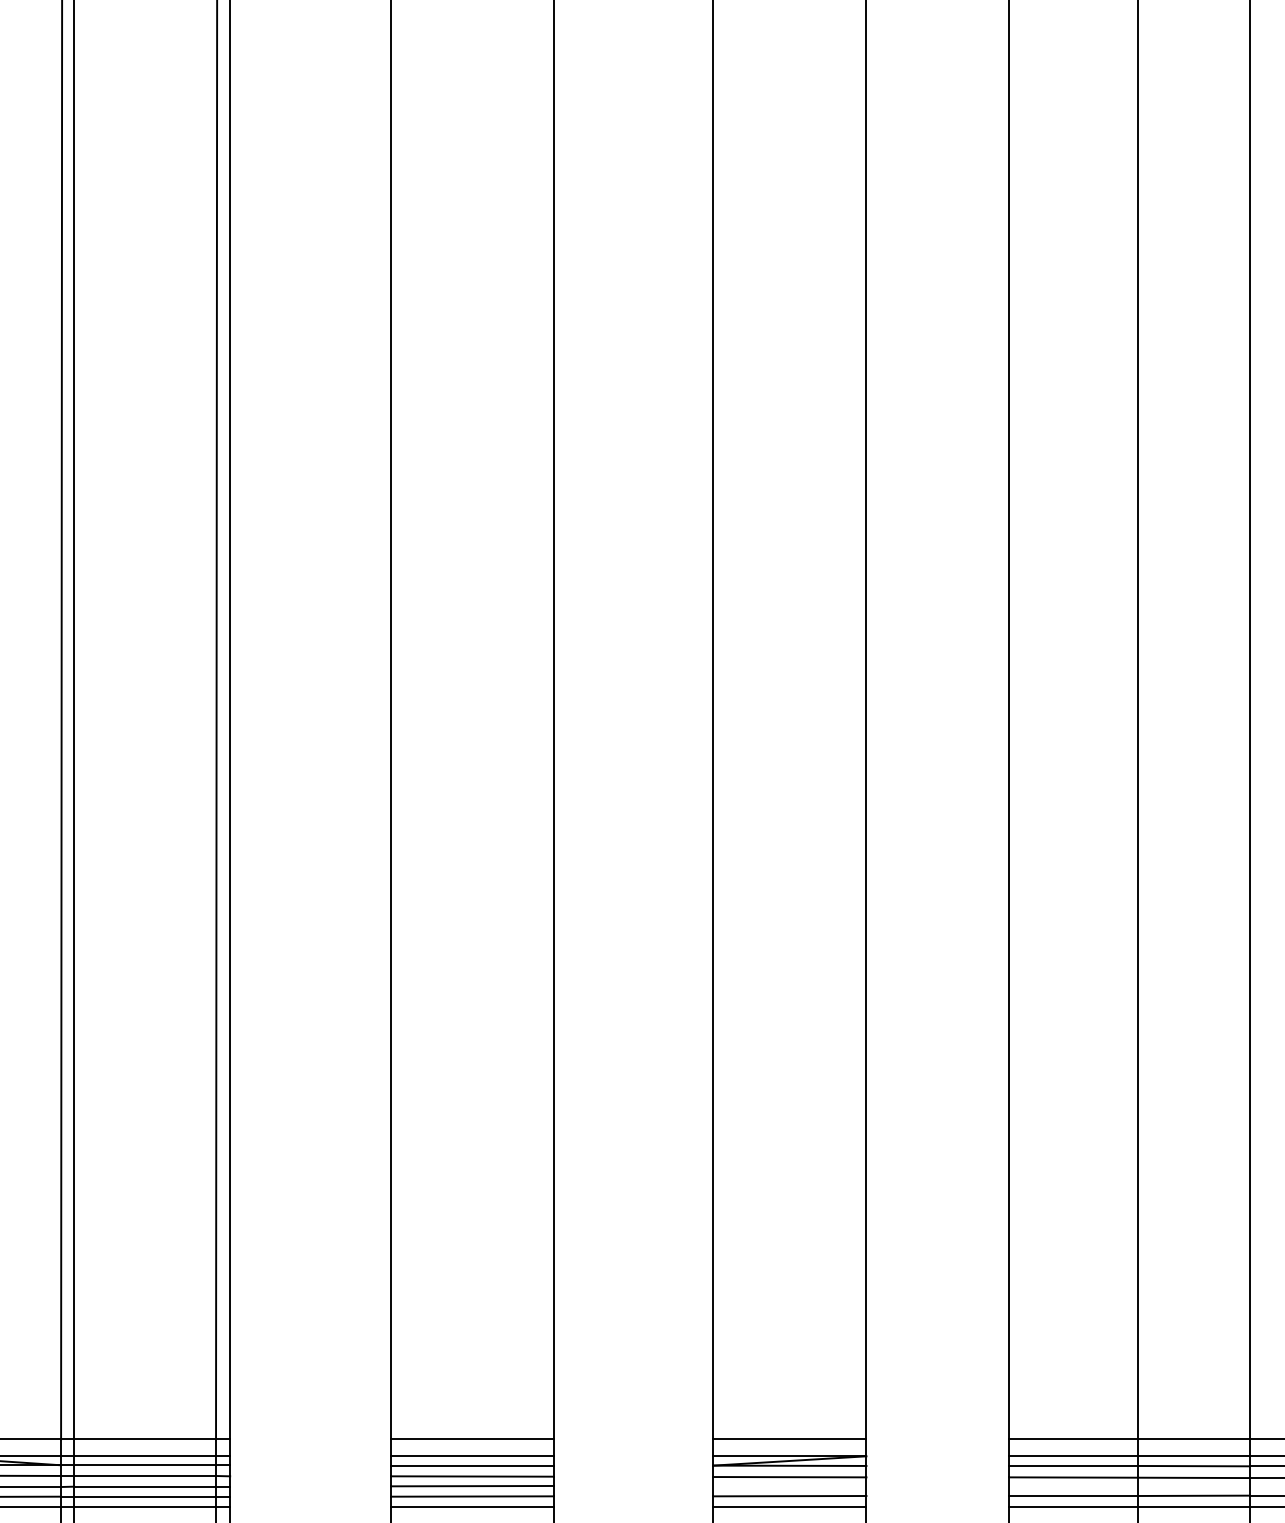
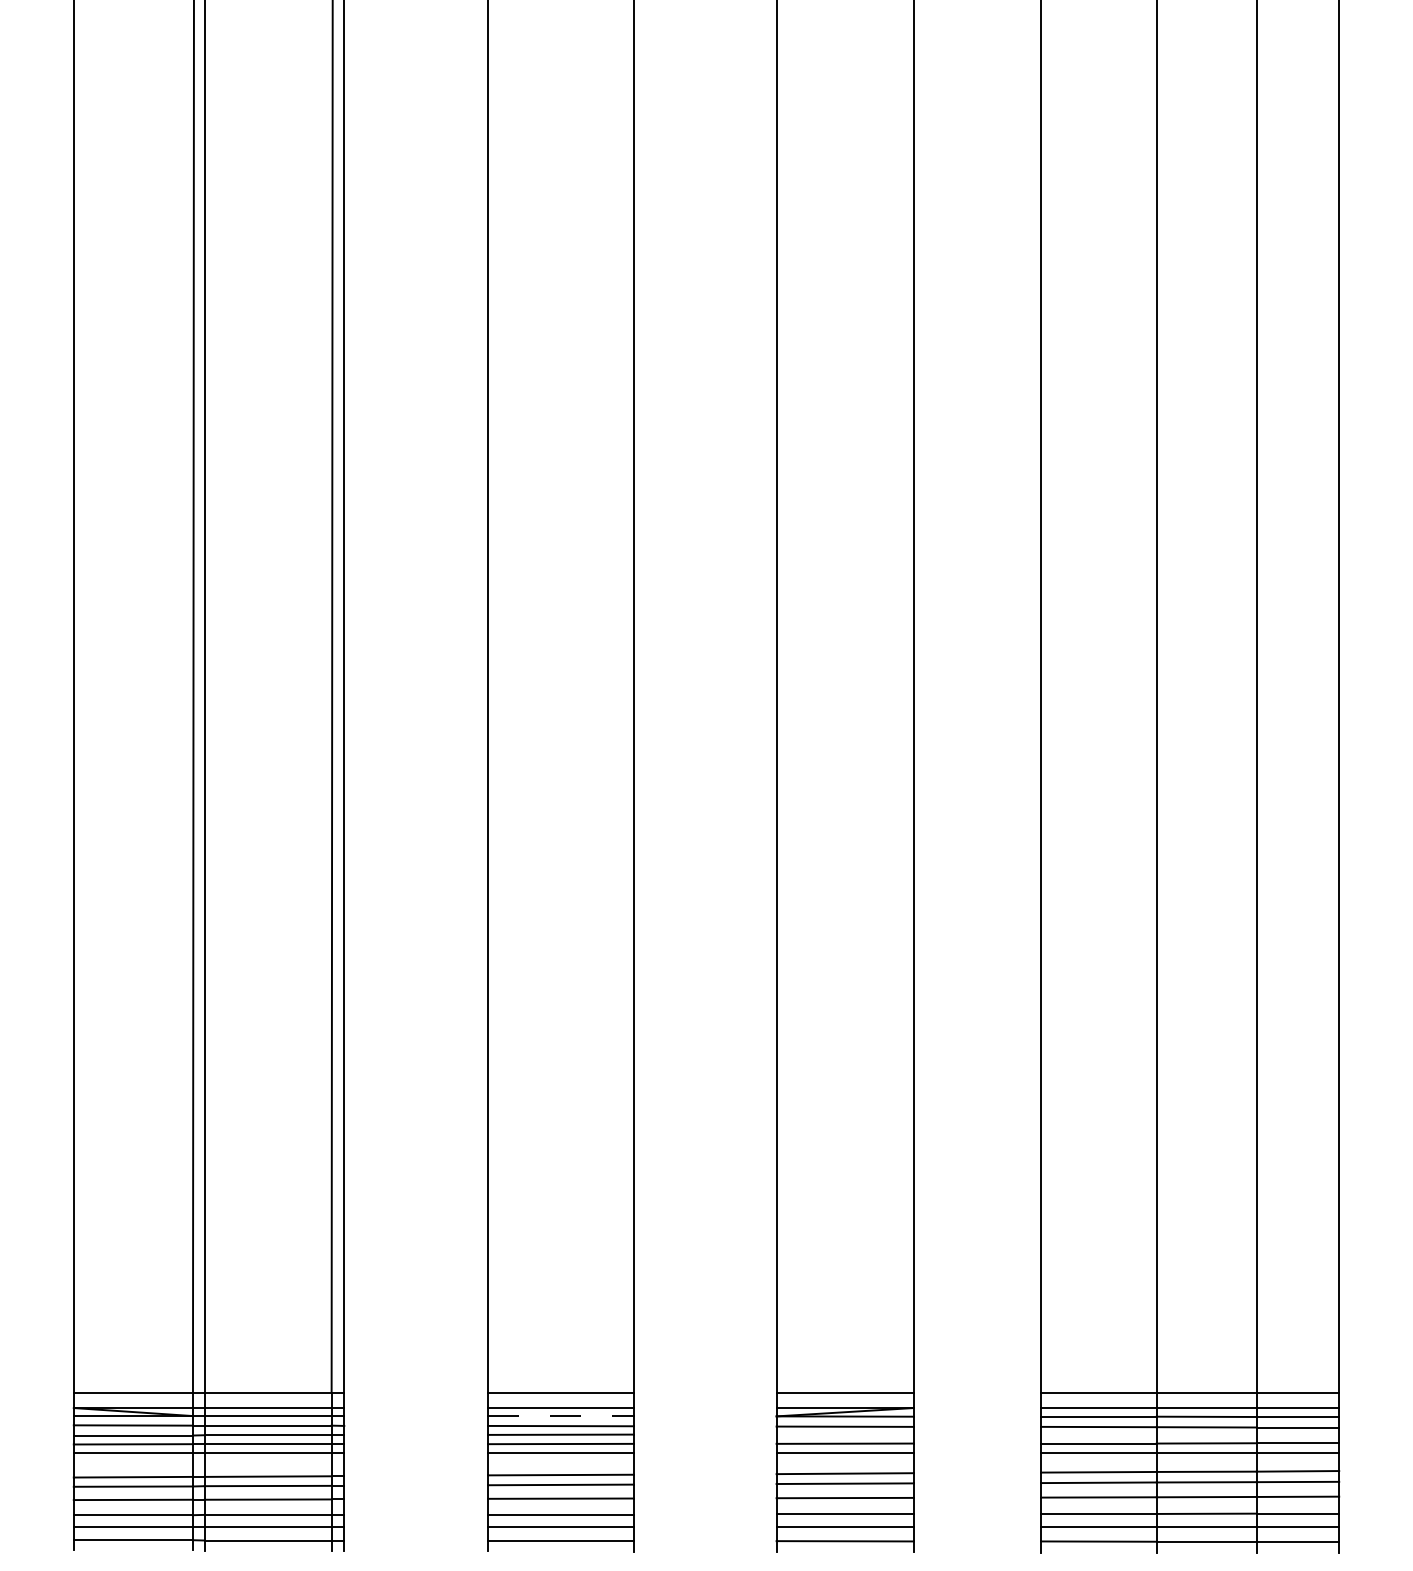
line: (471, 1465) -> (560, 1416), solid -> dashed

